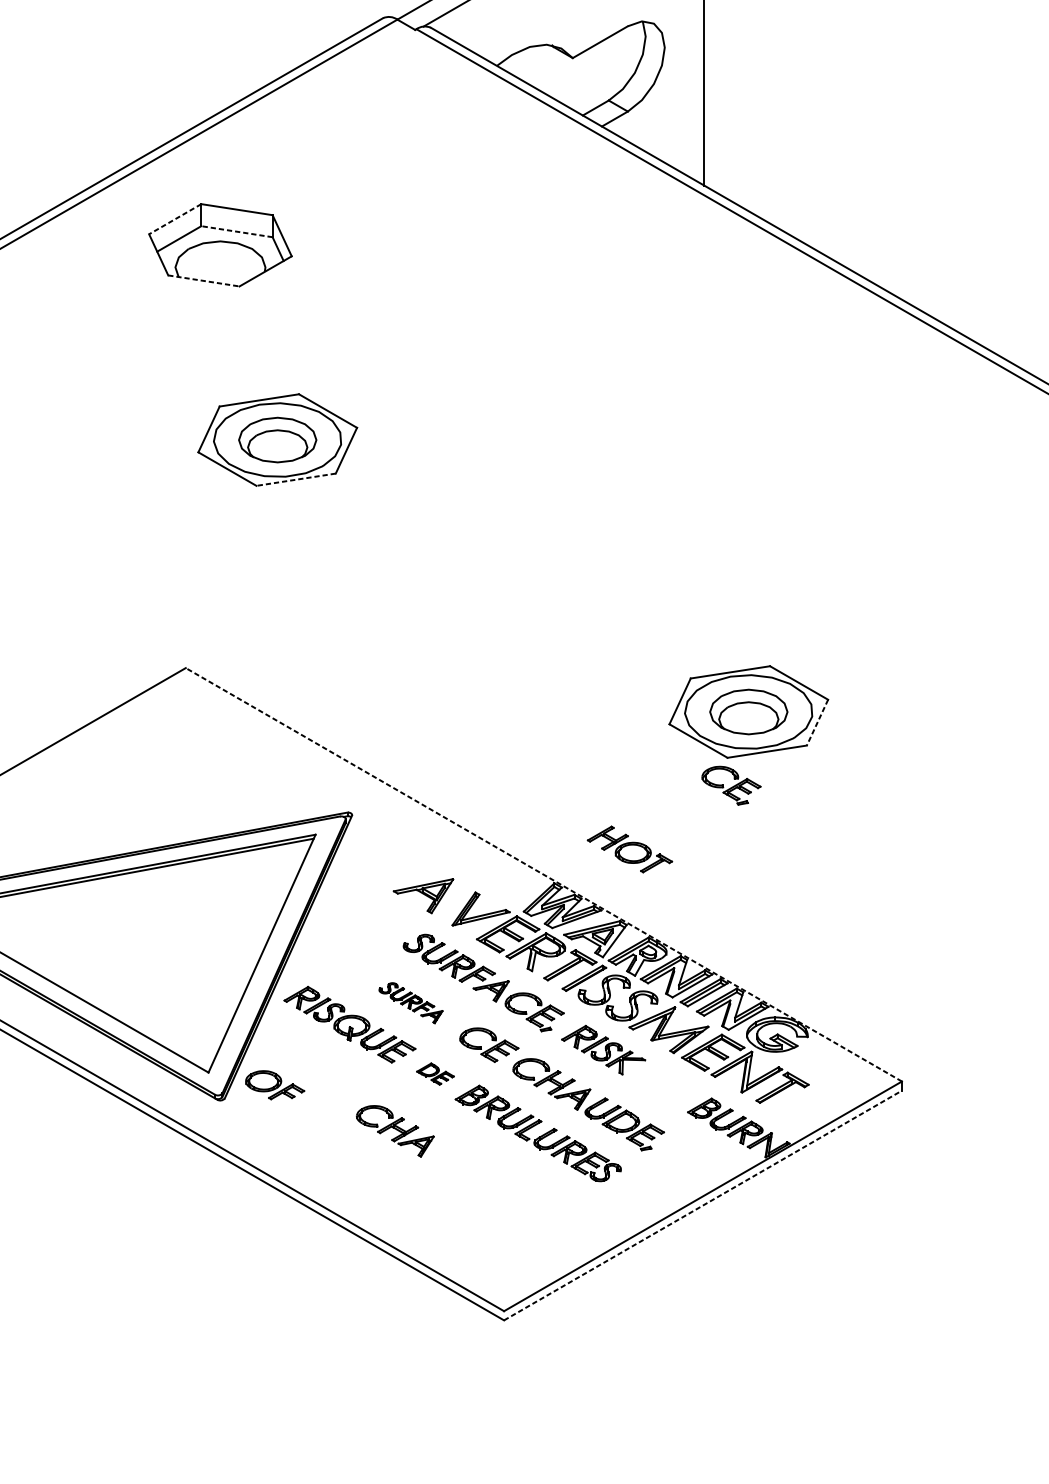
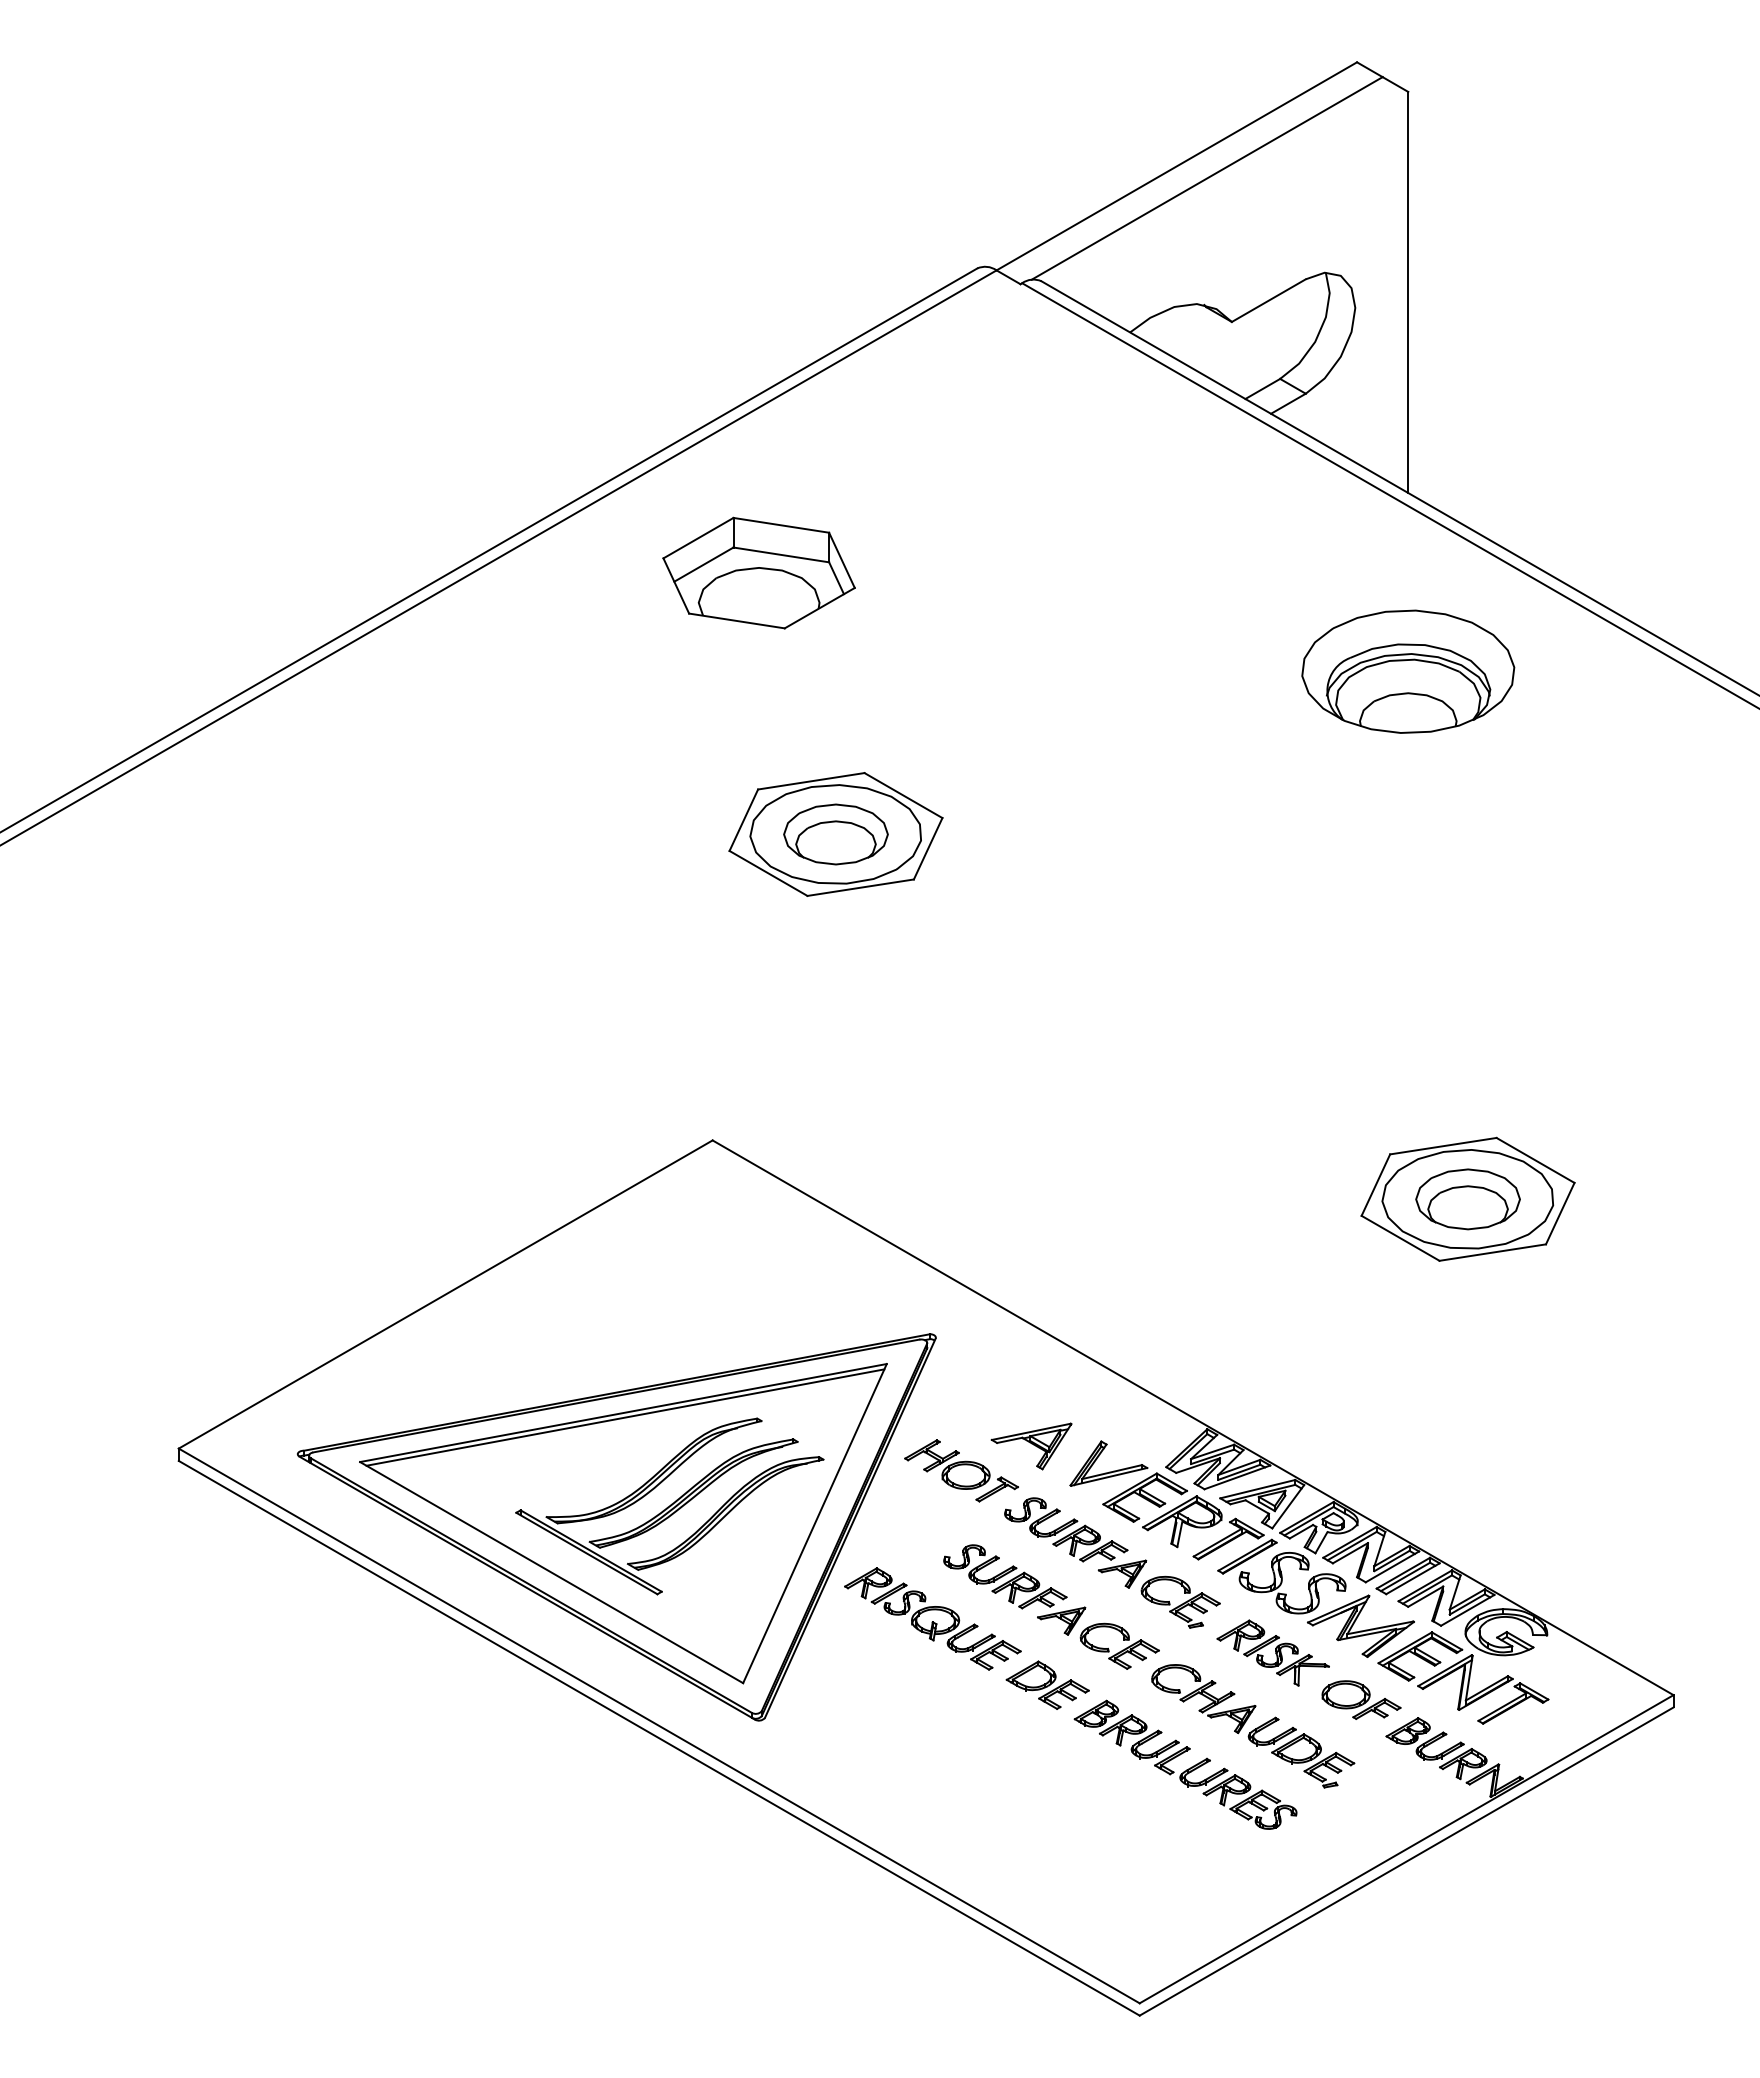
line: (175, 219) -> (698, 538), dashed -> solid
line: (236, 231) -> (780, 554), dashed -> solid
line: (204, 281) -> (737, 621), dashed -> solid
part: (704, 318) -> (1408, 671), added
line: (295, 479) -> (860, 887), dashed -> solid
line: (817, 722) -> (1560, 1213), dashed -> solid
part: (731, 785) -> (1444, 1297), removed
part: (629, 849) -> (961, 1470), moved
line: (544, 874) -> (1193, 1417), dashed -> solid
part: (153, 940) -> (669, 1506), added
part: (410, 1002) -> (1014, 1589), size x1.67
part: (435, 1073) -> (1047, 1684), size x1.67
part: (275, 1084) -> (1361, 1699), moved
part: (395, 1131) -> (993, 1762), removed
line: (703, 1205) -> (1407, 1861), dashed -> solid

